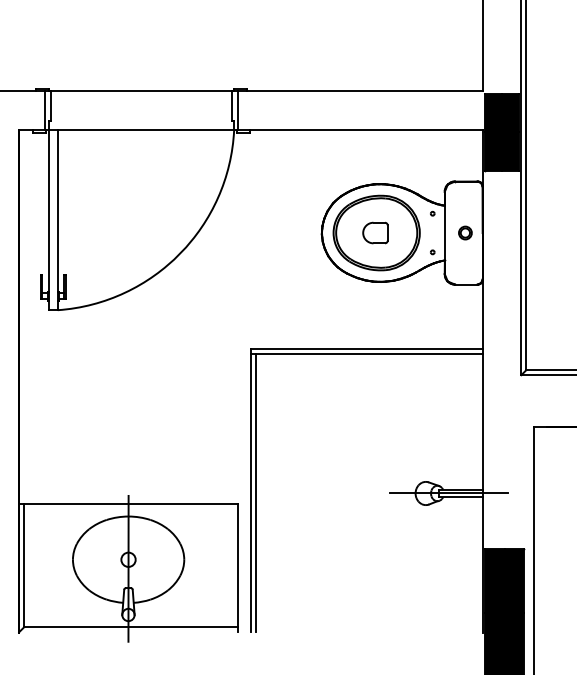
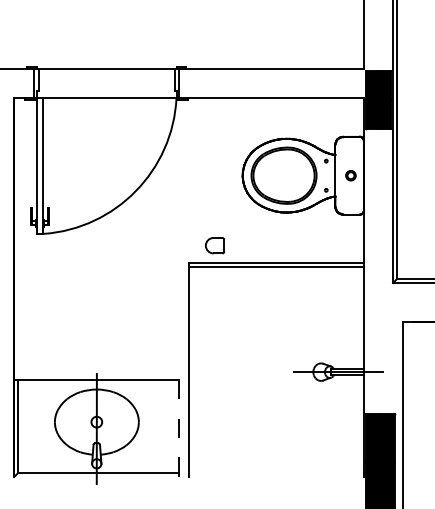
part: (375, 232) -> (215, 245), moved
line: (256, 492) -> (193, 371), removed
line: (238, 568) -> (179, 428), solid -> dashed

